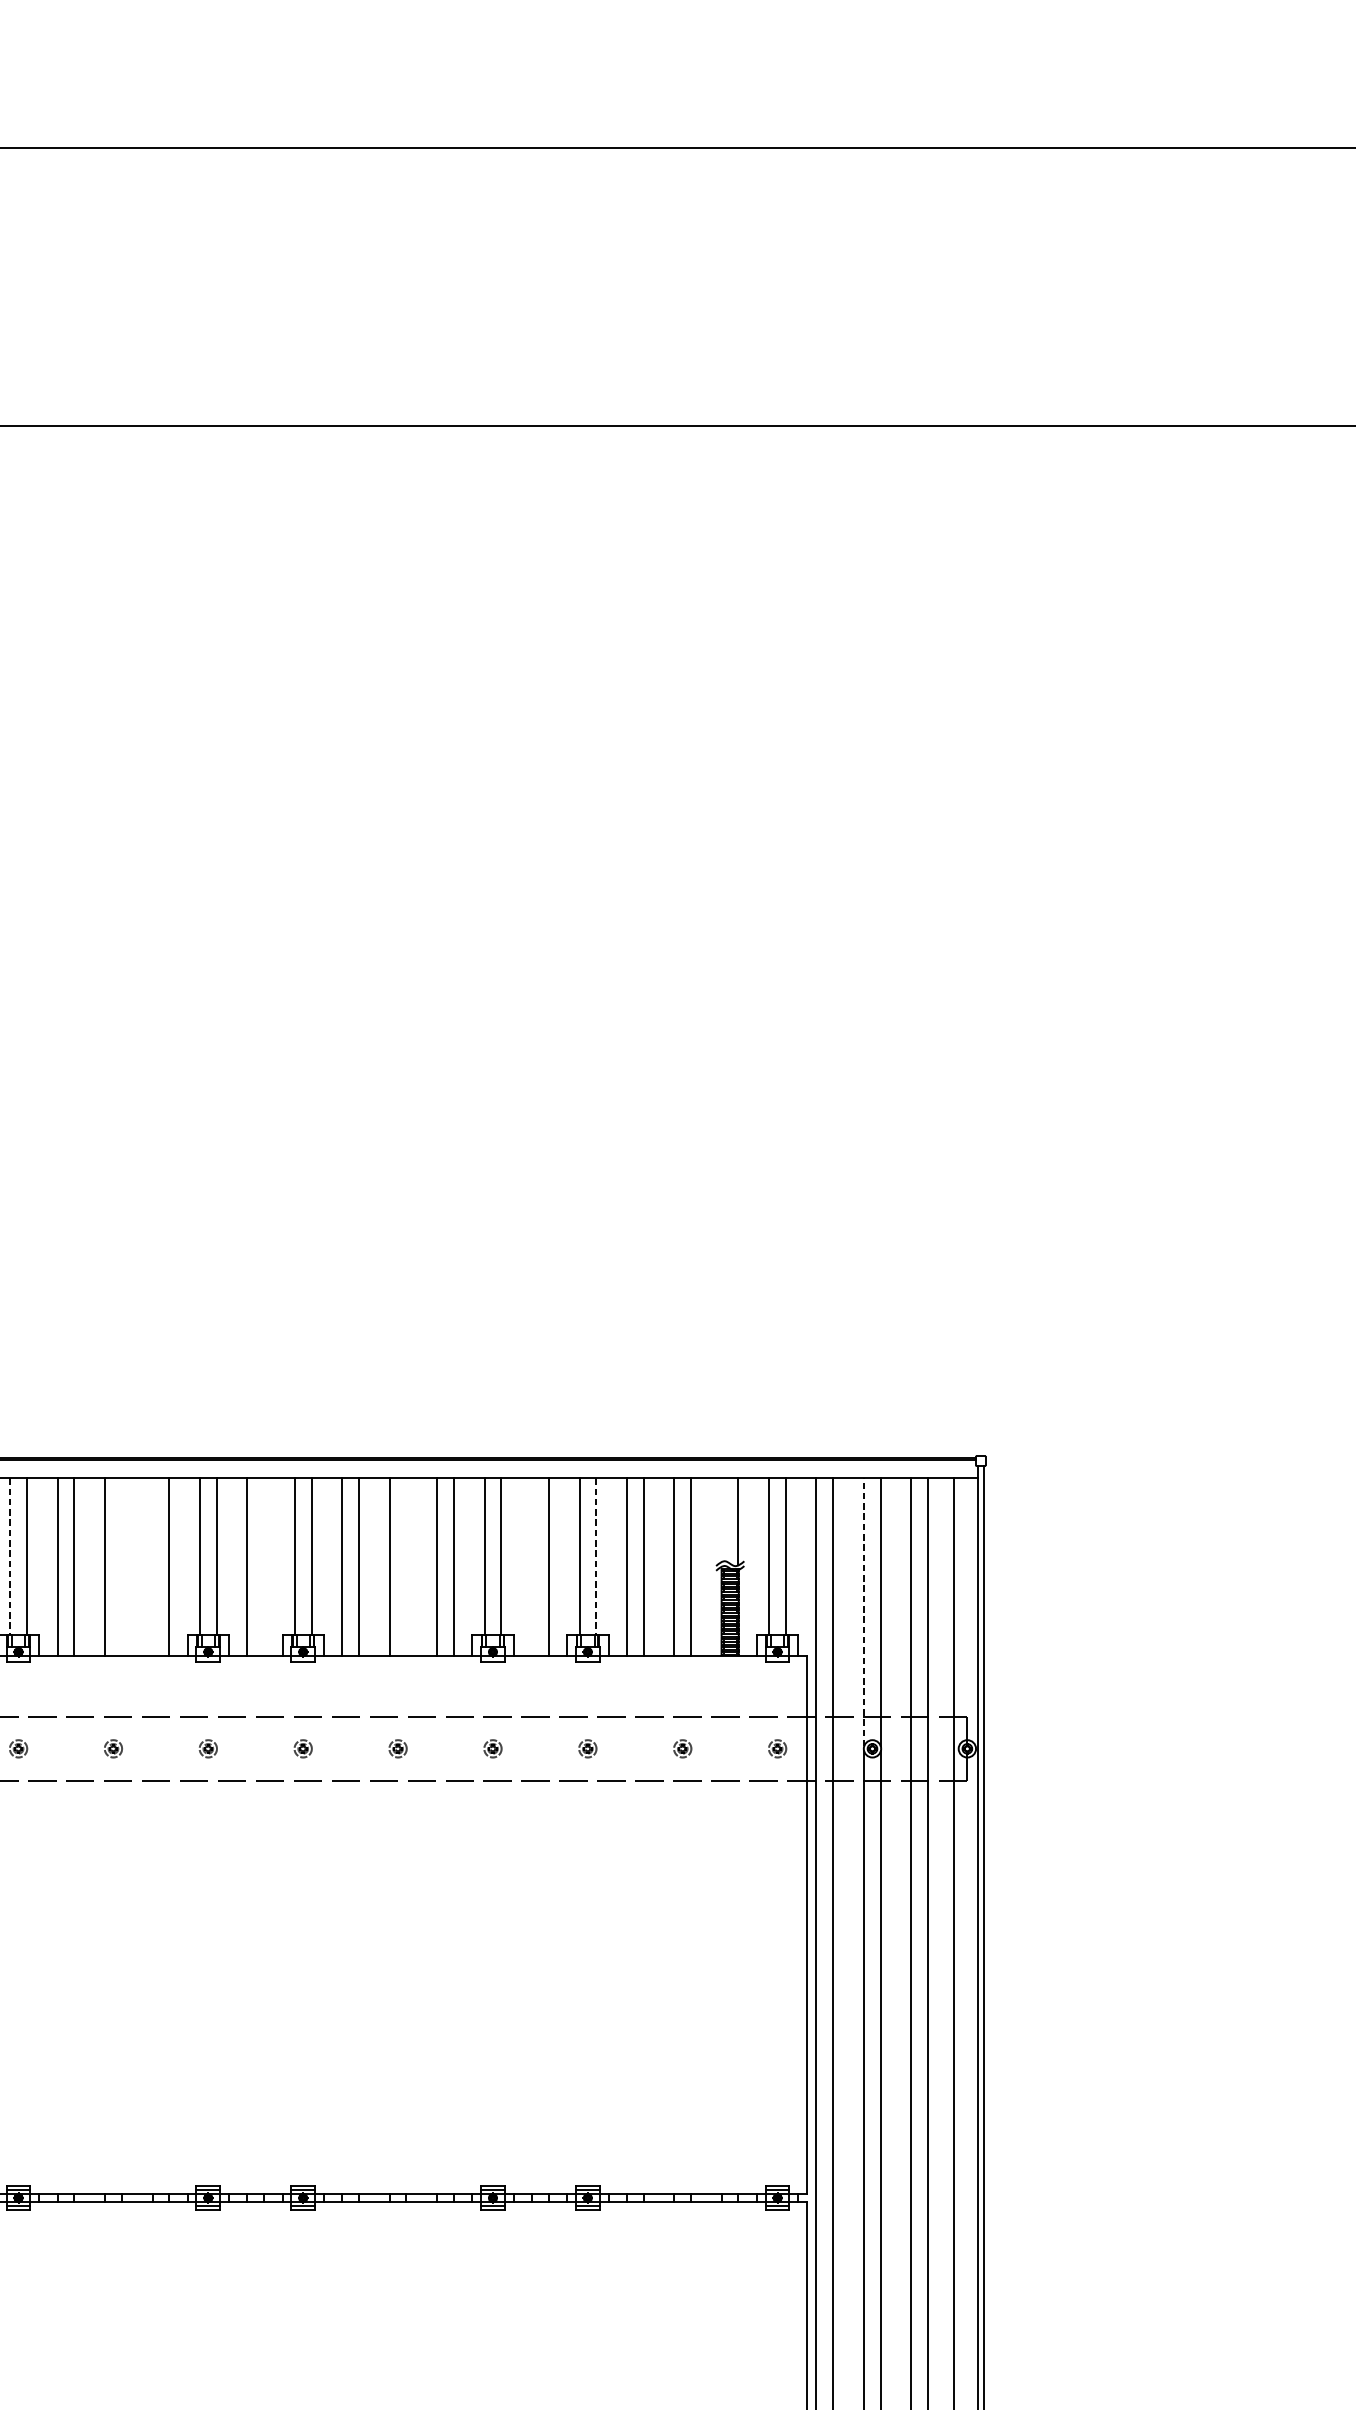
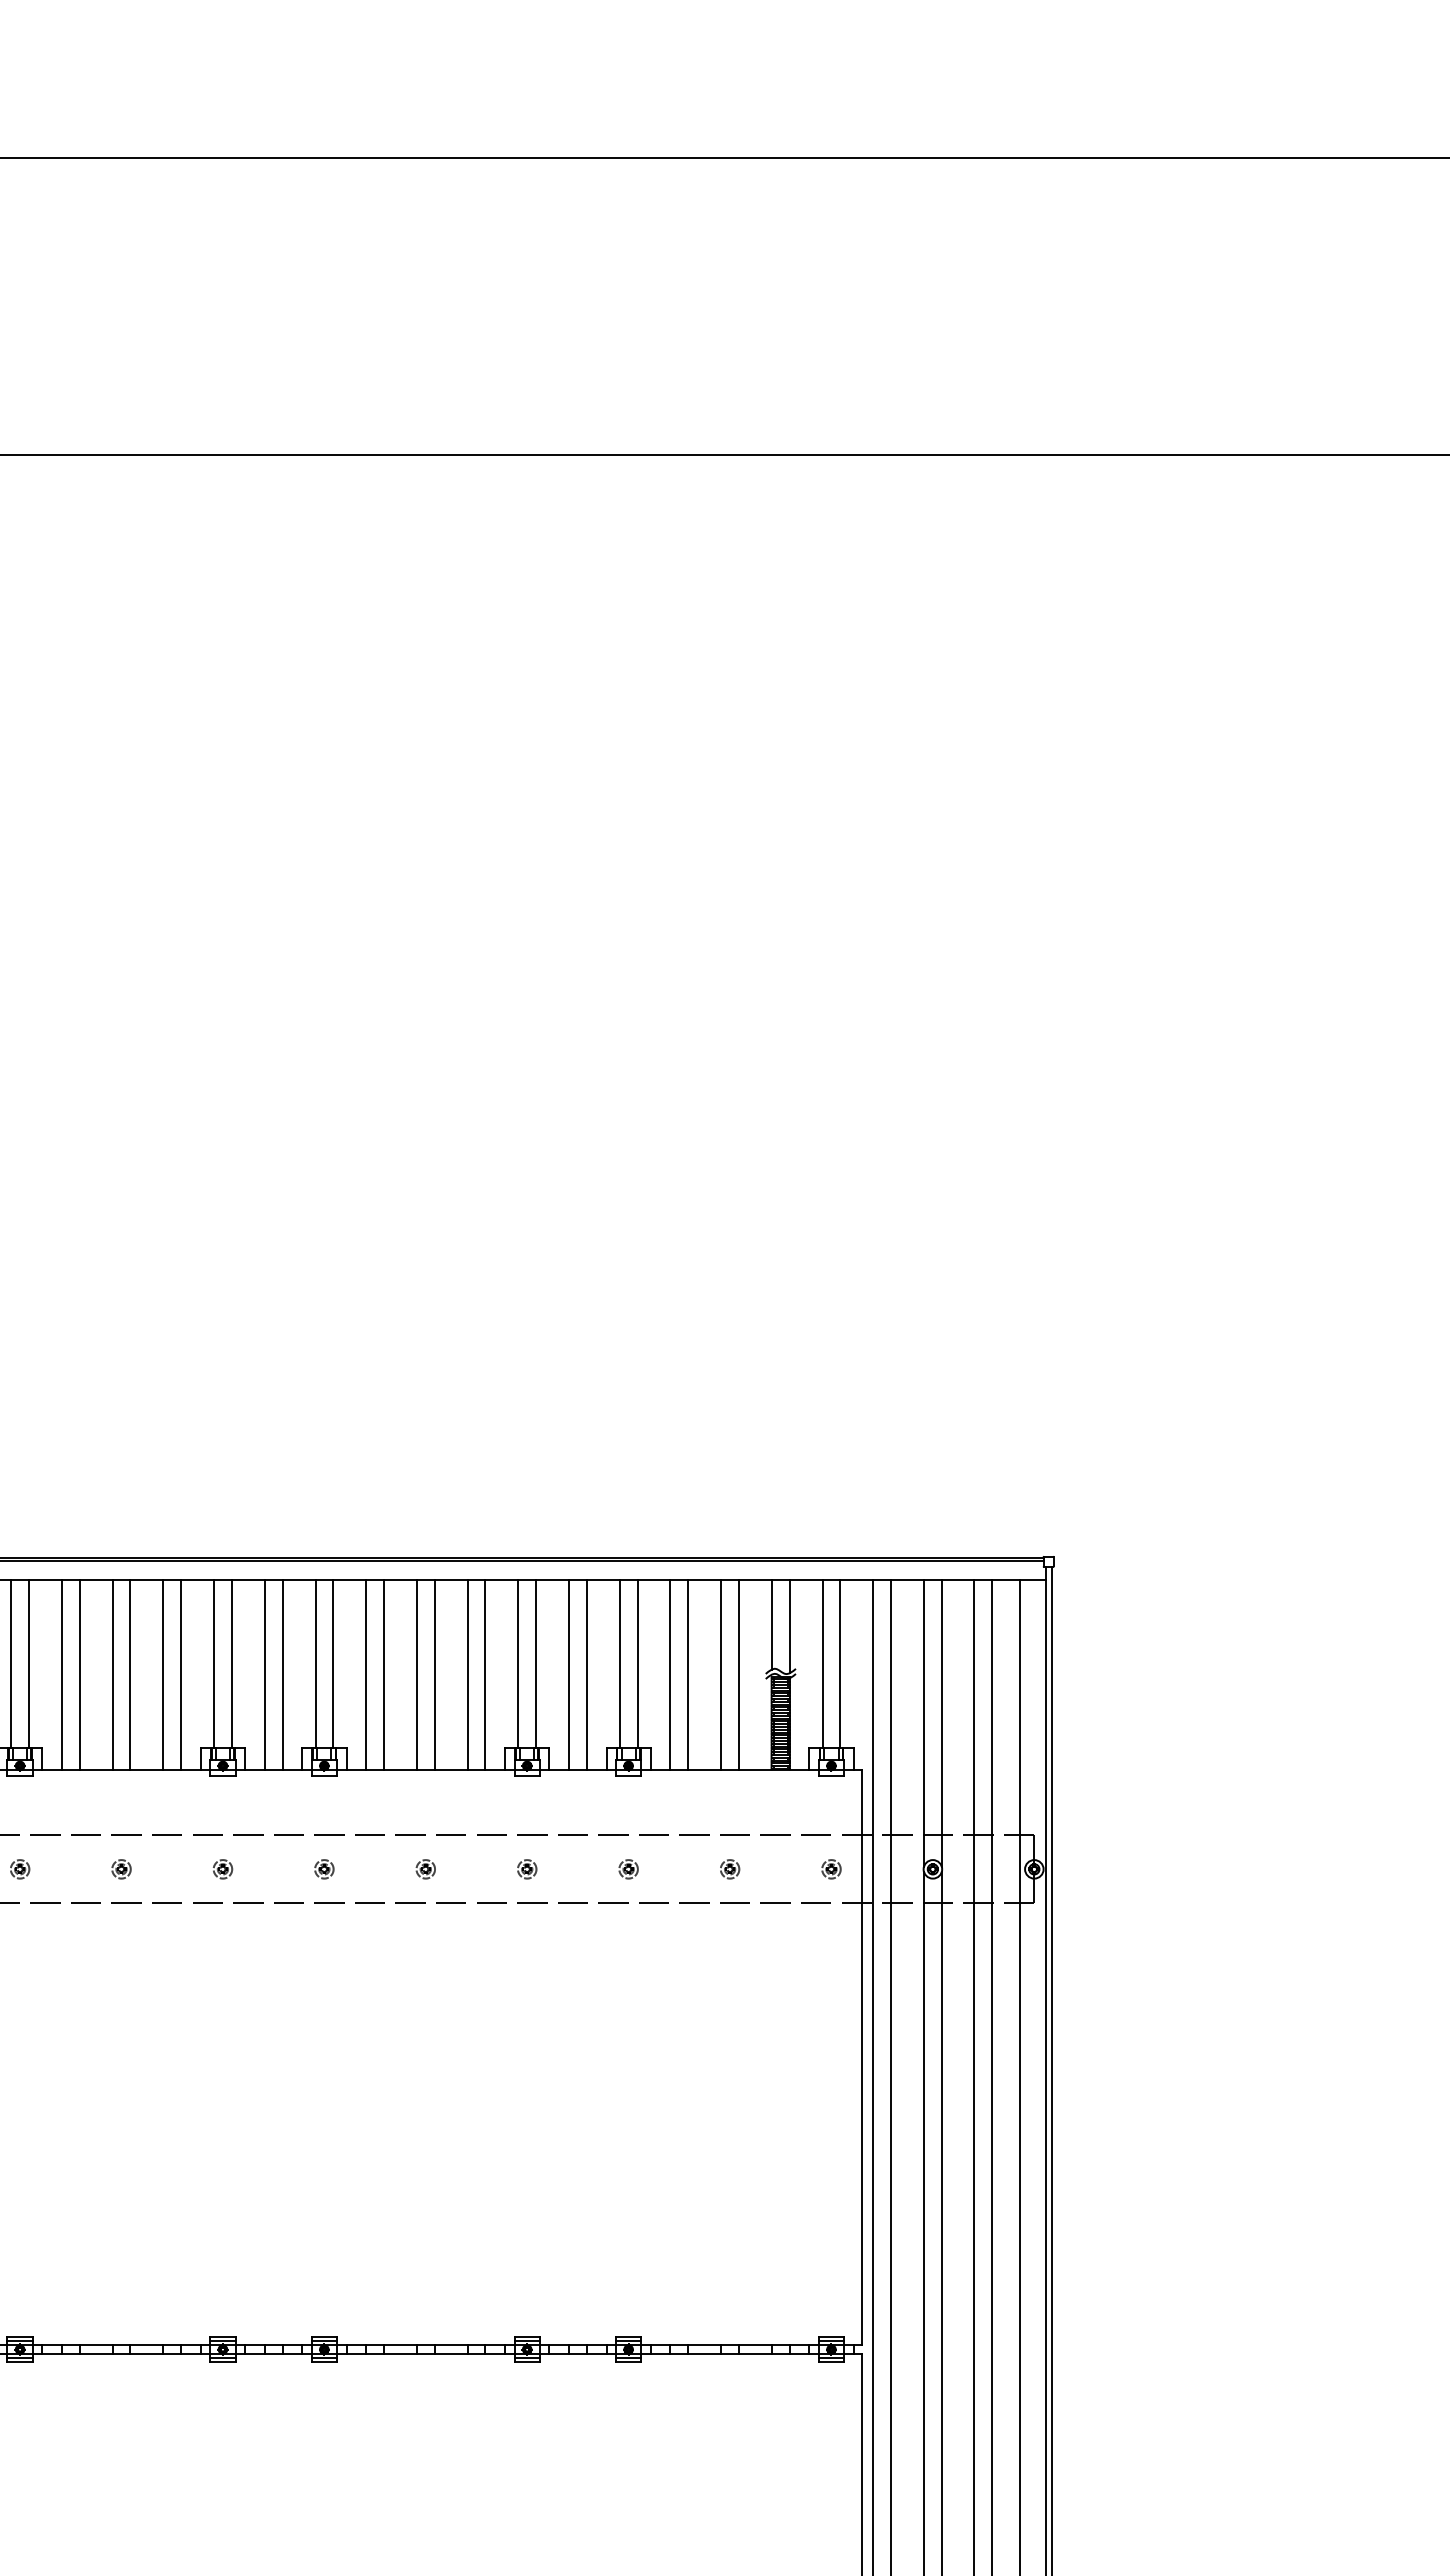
line: (721, 1519) -> (771, 1624), added
line: (10, 1557) -> (11, 1664), dashed -> solid
line: (596, 1557) -> (637, 1664), dashed -> solid
line: (121, 1567) -> (130, 1675), added
line: (152, 1567) -> (163, 1675), added
line: (264, 1567) -> (282, 1675), added
line: (406, 1567) -> (434, 1675), added
line: (532, 1567) -> (569, 1675), added
line: (864, 1611) -> (924, 1722), dashed -> solid

